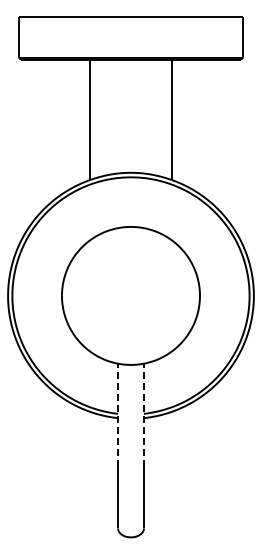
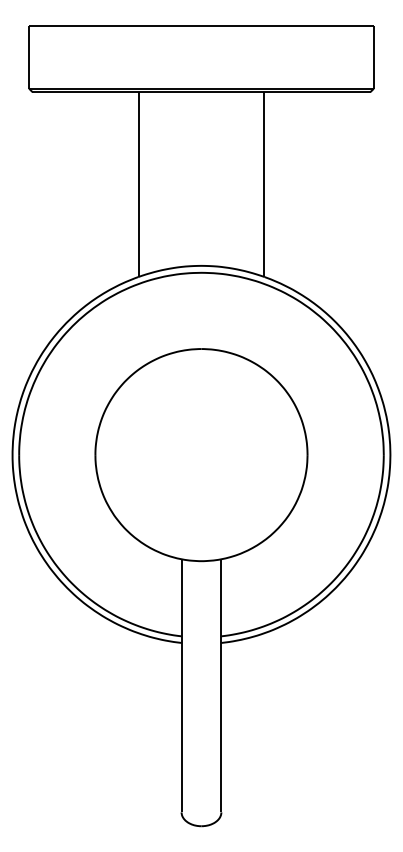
line: (118, 414) -> (182, 637), dashed -> solid
line: (143, 414) -> (220, 637), dashed -> solid

